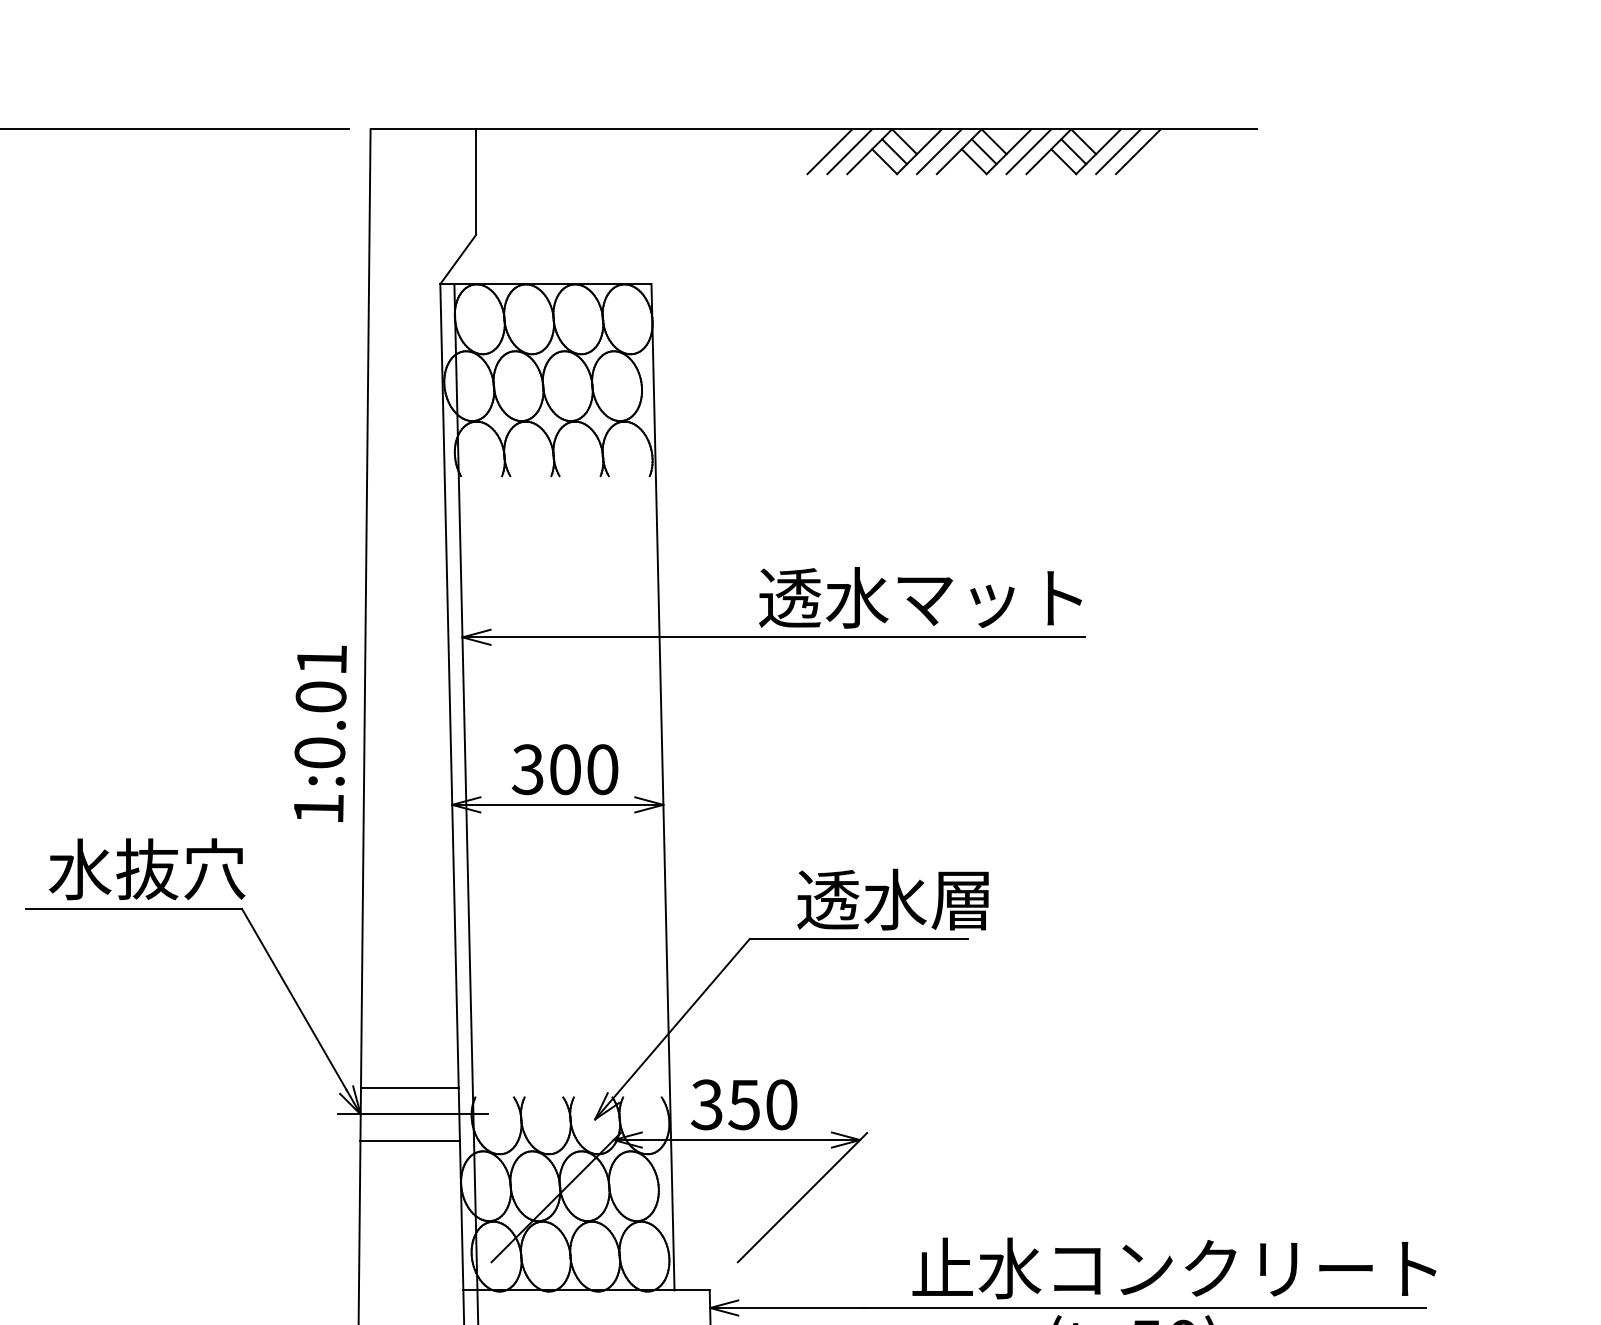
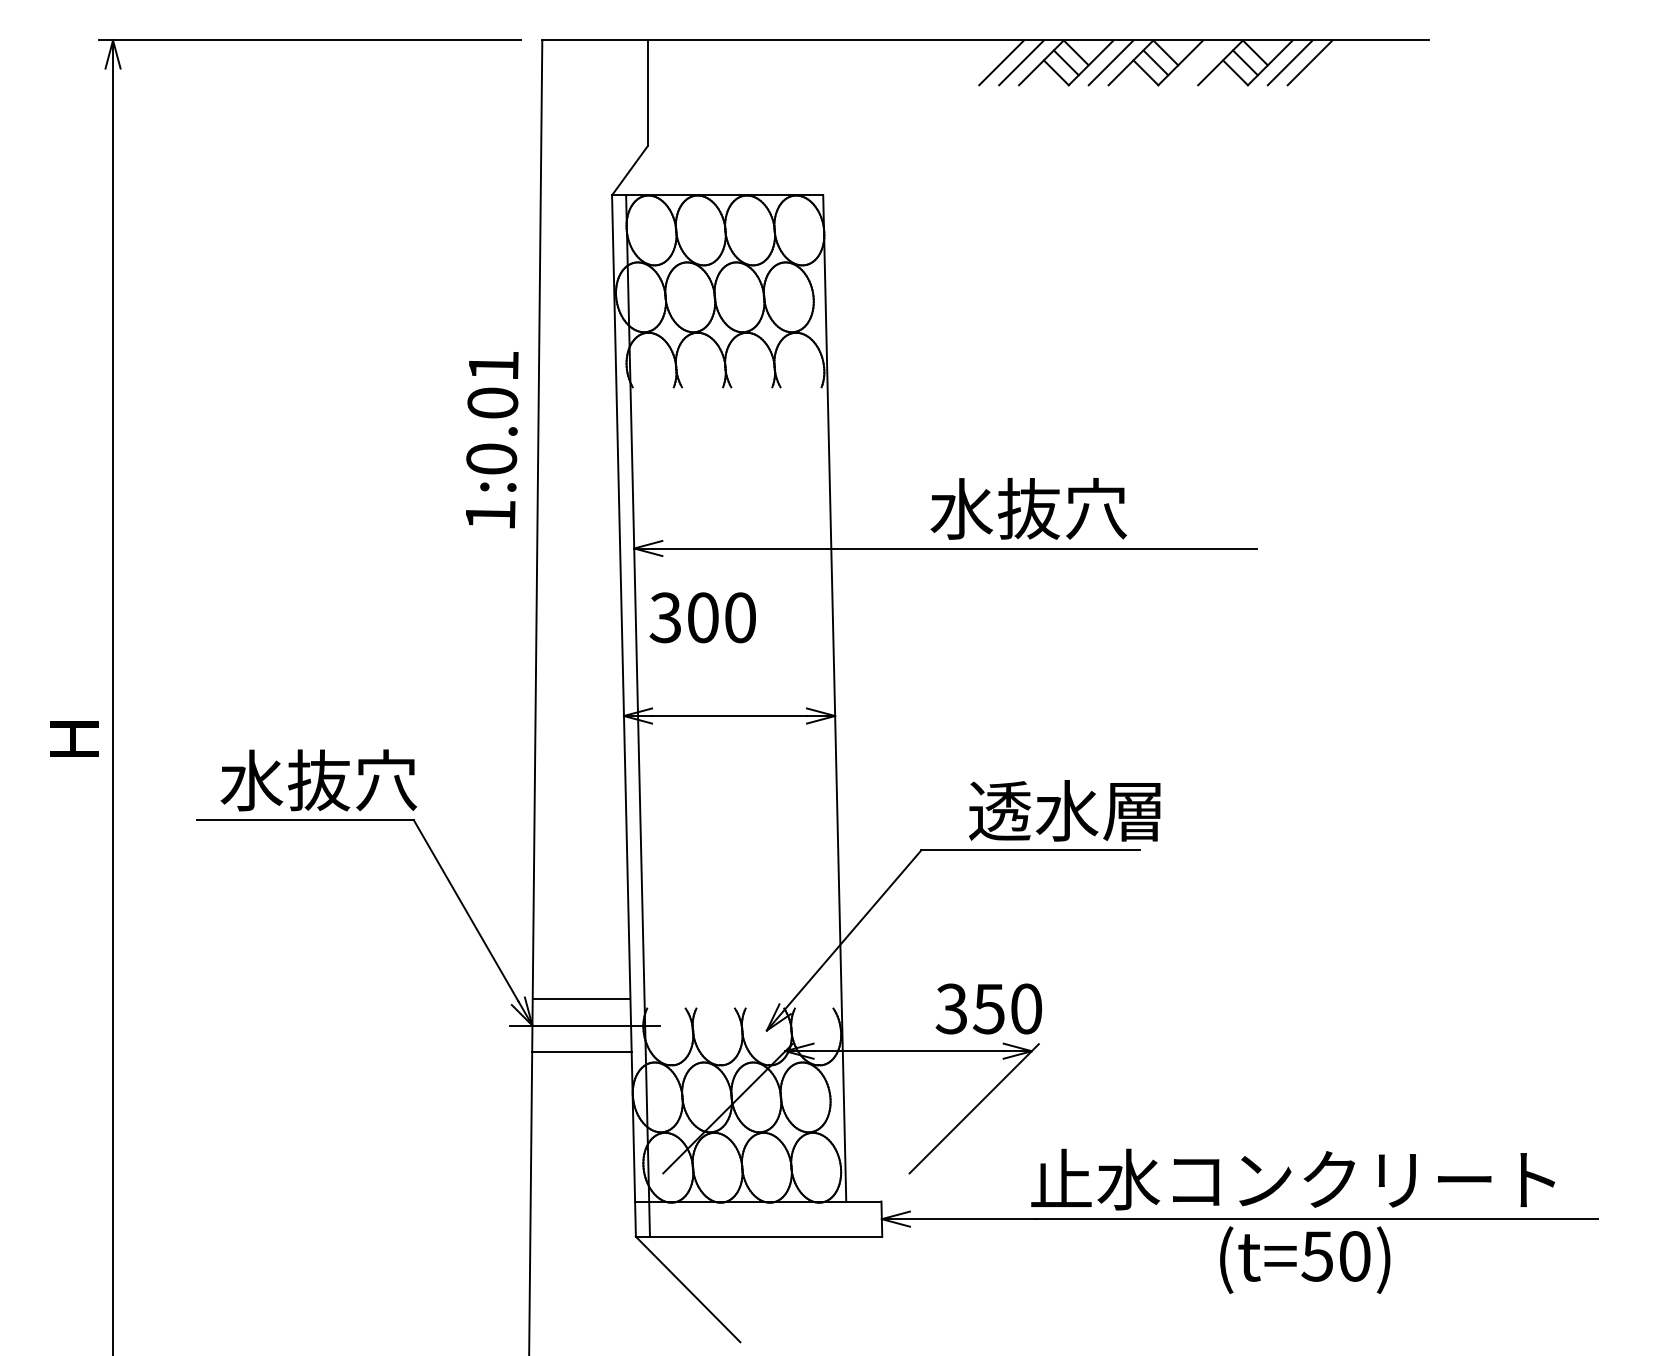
line: (1028, 151) -> (1200, 62), removed
text: (919, 597) -> (1091, 508), 透水マット -> 水抜穴
text: (320, 734) -> (492, 440), moved
text: (564, 769) -> (702, 617), moved
text: (743, 1104) -> (988, 1008), moved
text: (1173, 1268) -> (1292, 1179), moved

